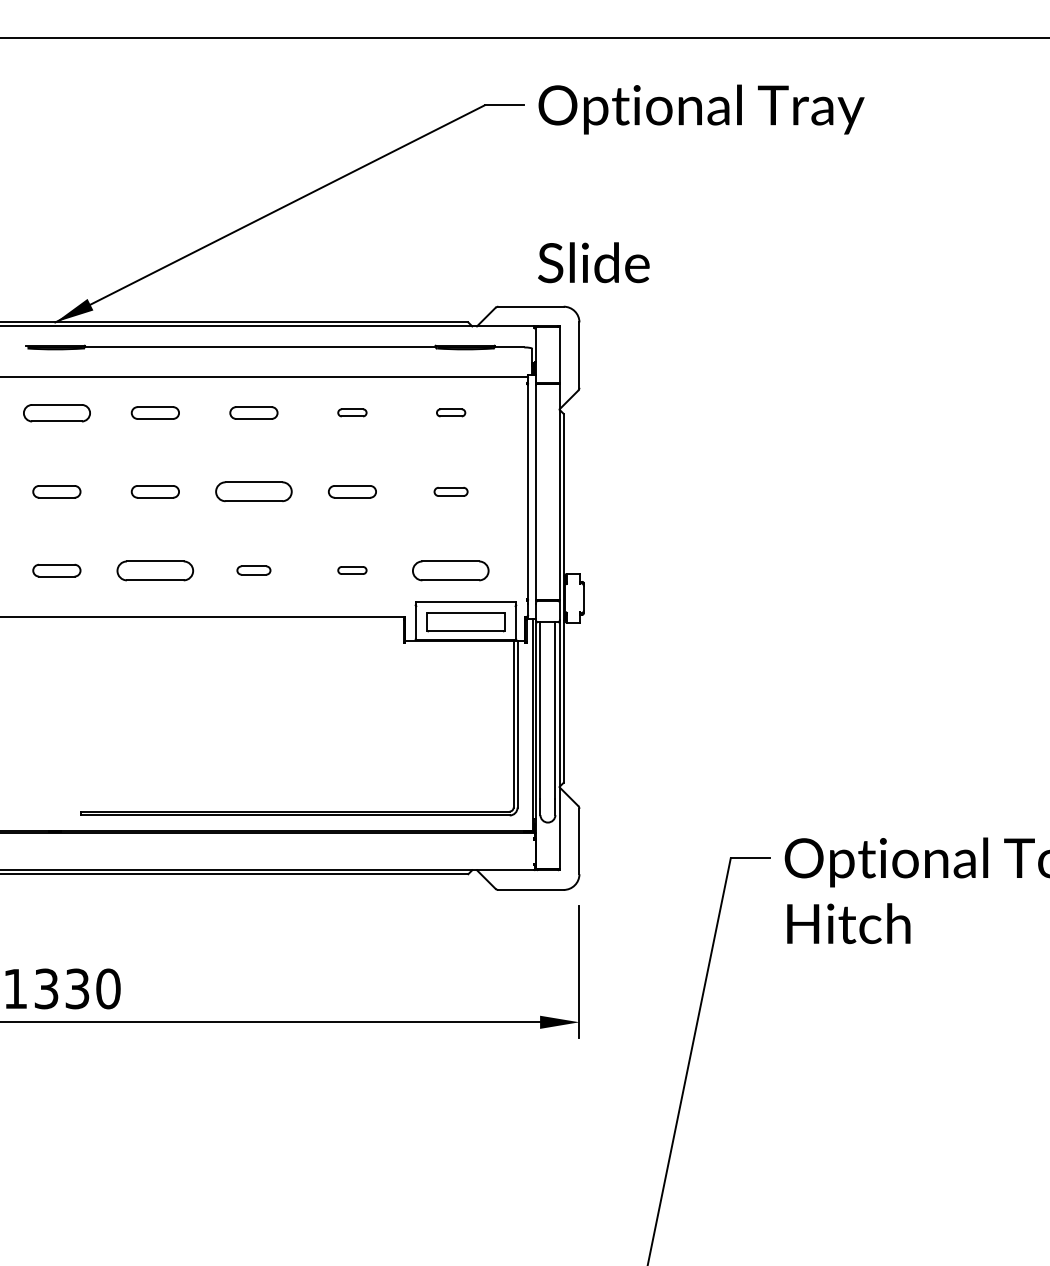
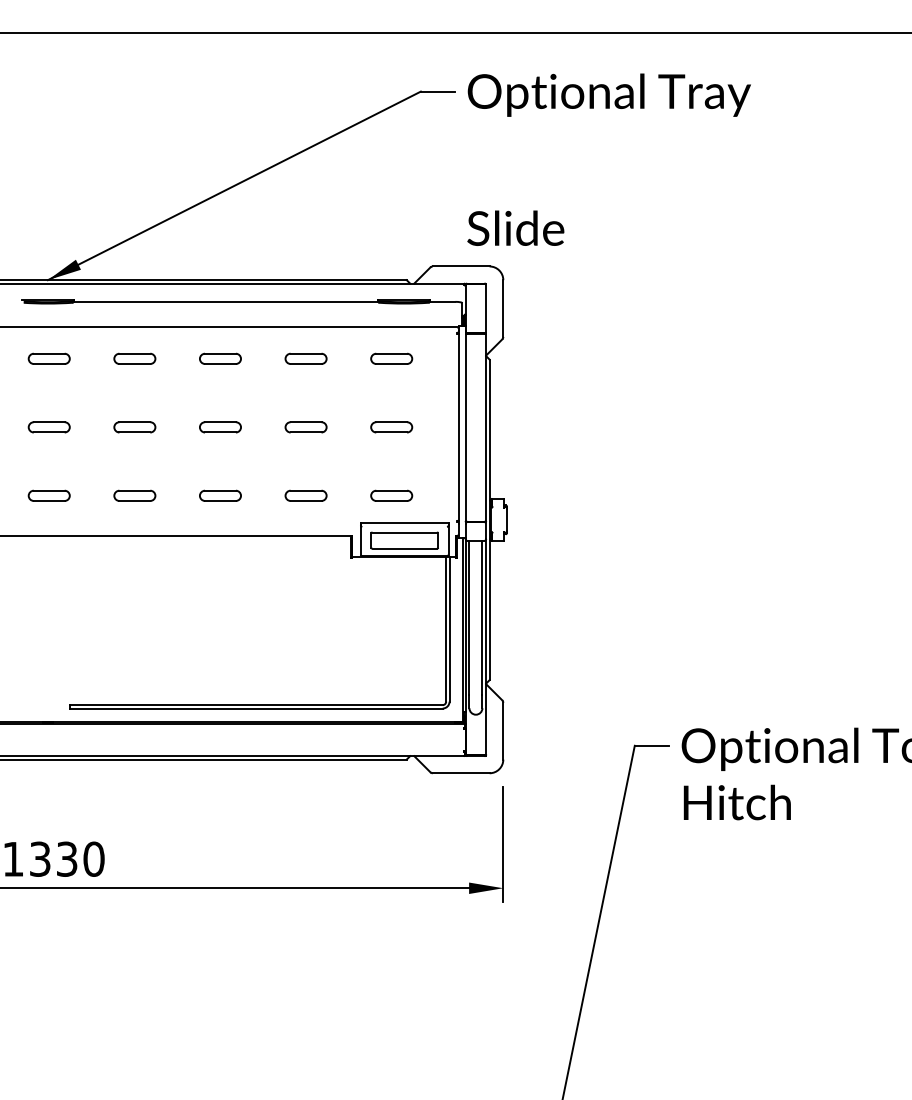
part: (56, 412) -> (48, 358), size x0.71
part: (351, 412) -> (305, 358), size x1.67
part: (450, 412) -> (391, 358), size x1.67
part: (253, 492) -> (220, 427), size x0.62
part: (450, 492) -> (391, 427), size x1.43
part: (154, 570) -> (134, 495), size x0.62
part: (253, 570) -> (220, 495), size x1.43
part: (351, 570) -> (305, 495), size x1.67
part: (450, 570) -> (391, 495), size x0.62

